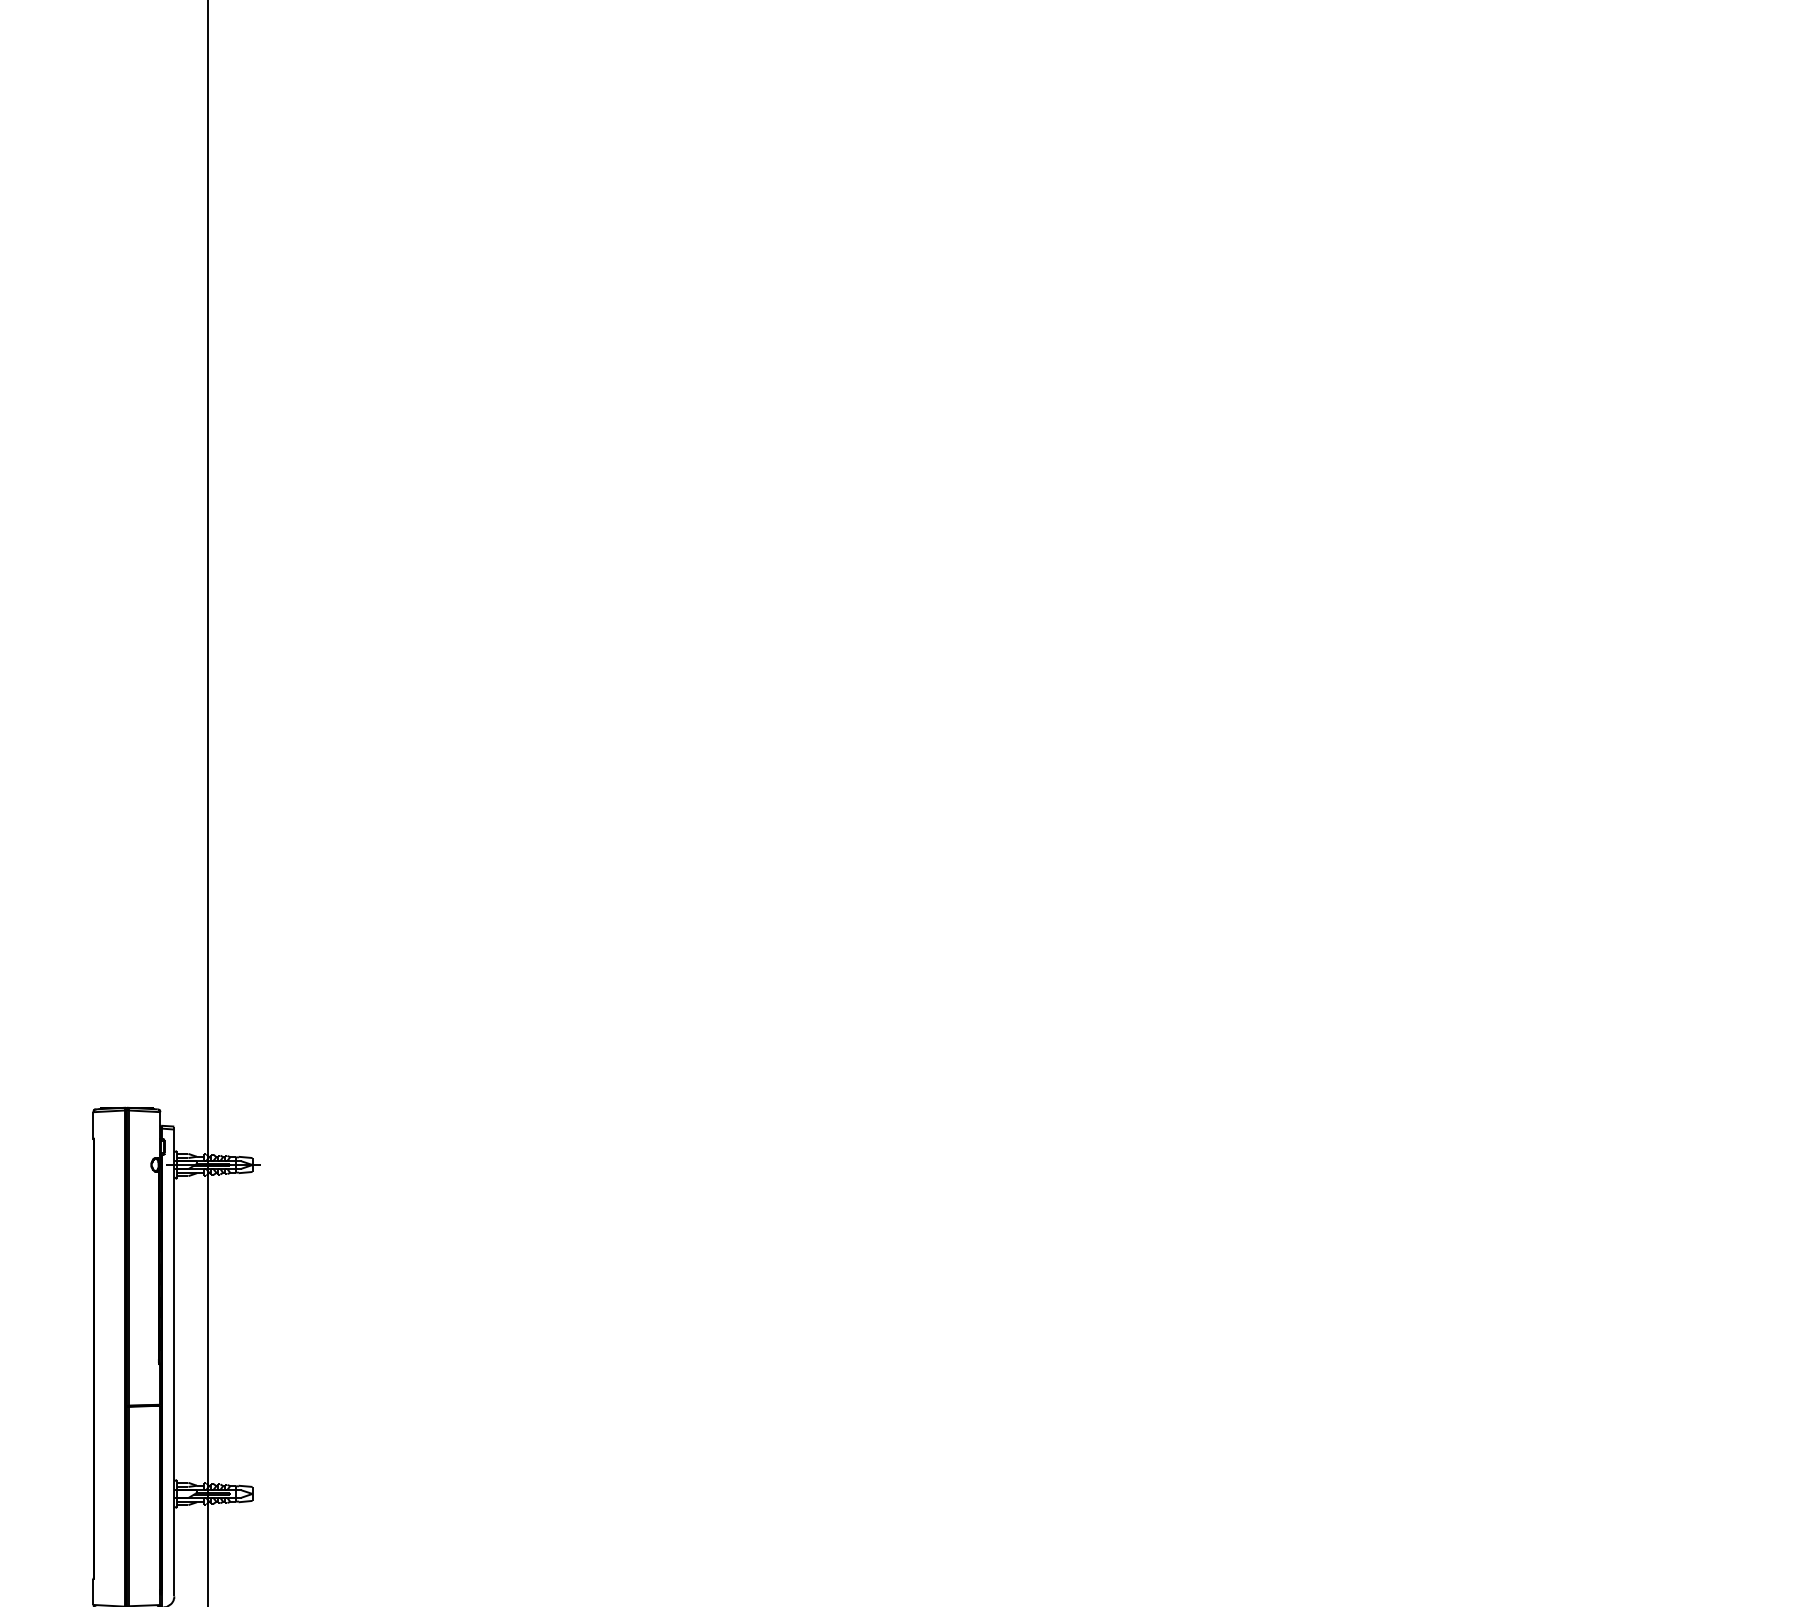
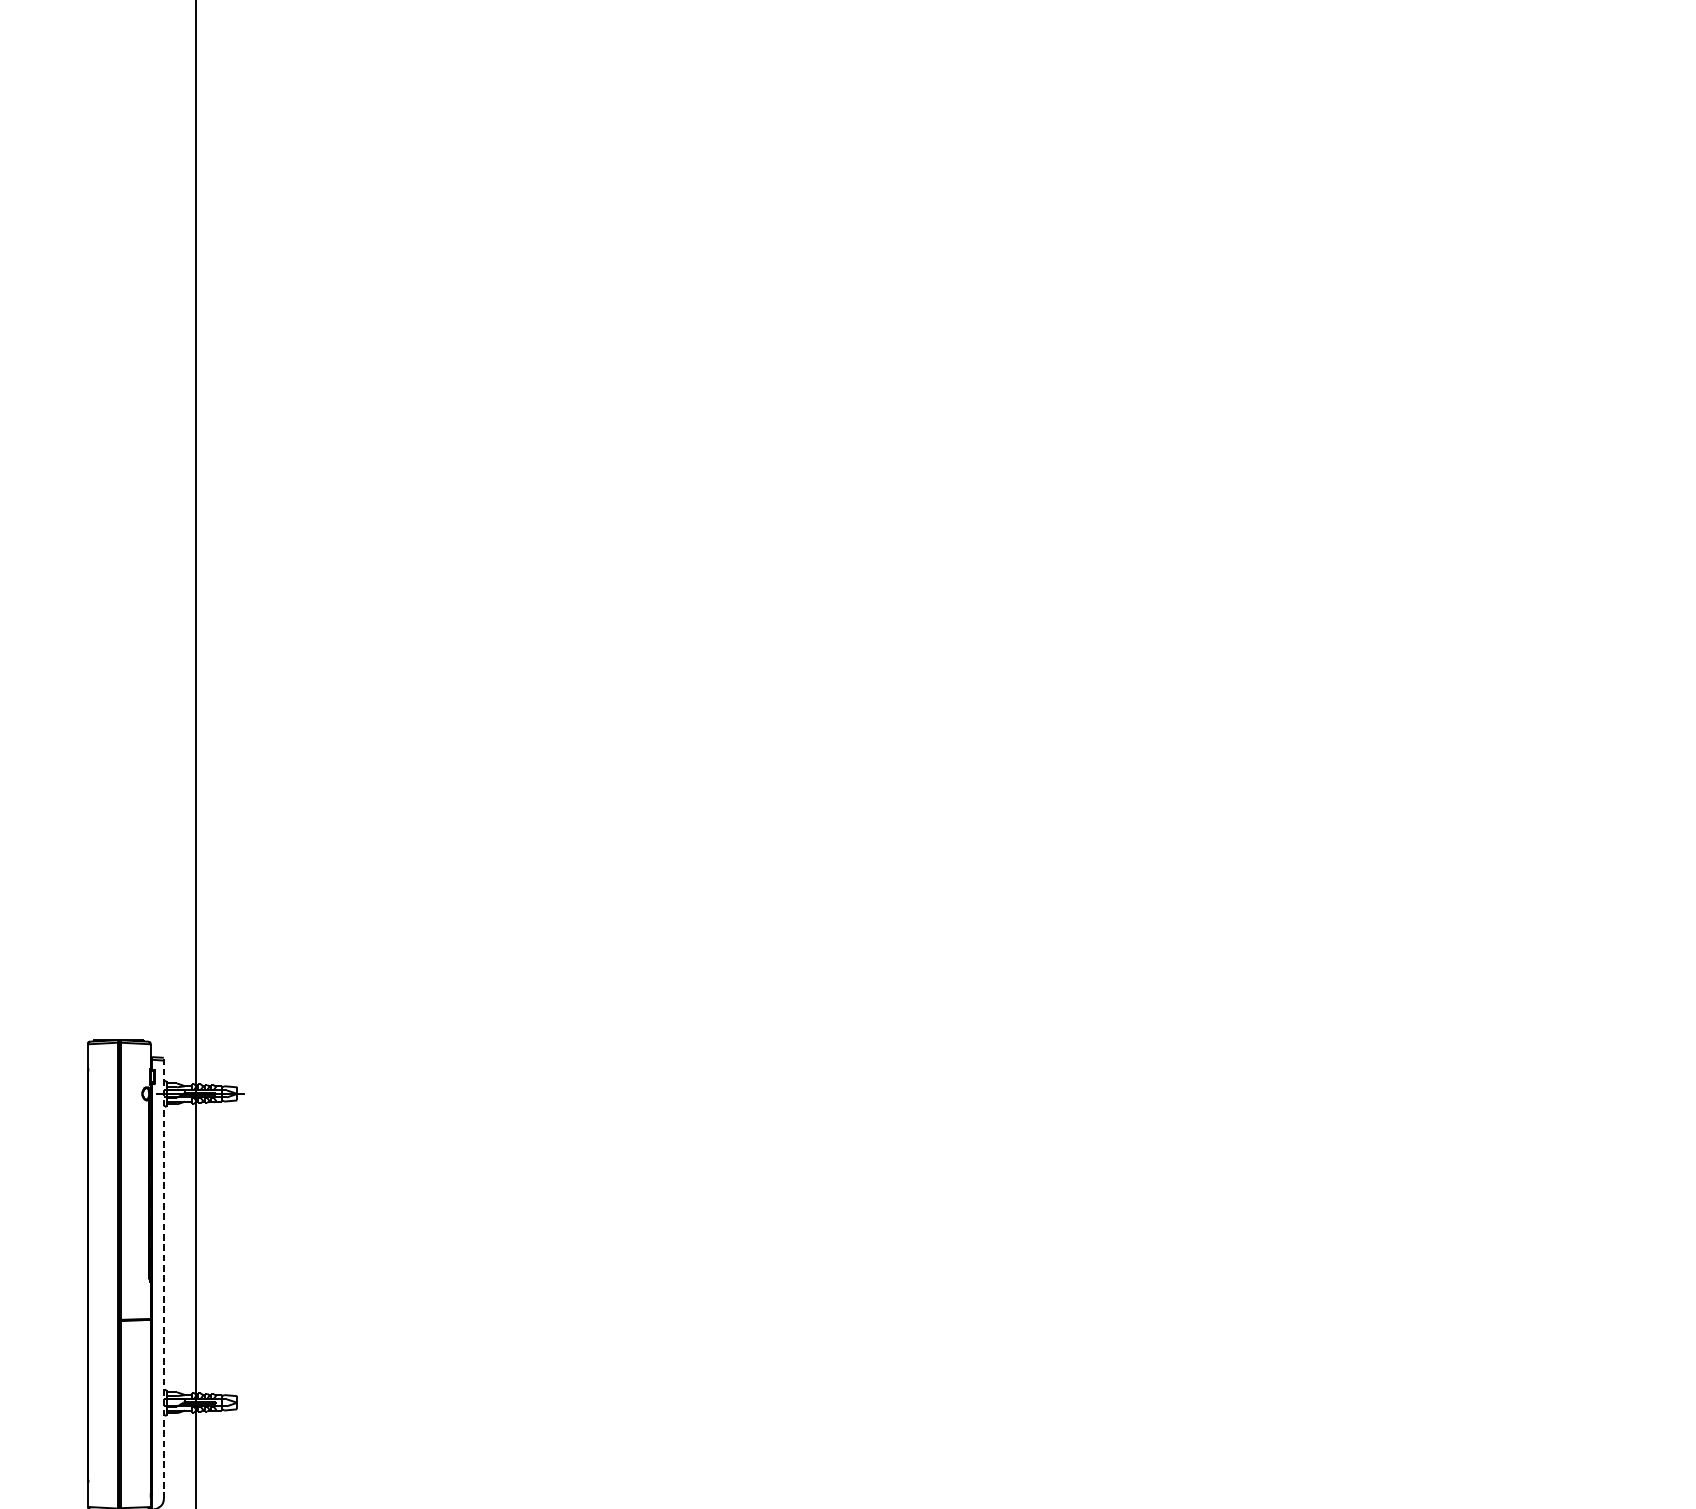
line: (174, 1361) -> (164, 1278), solid -> dashed

